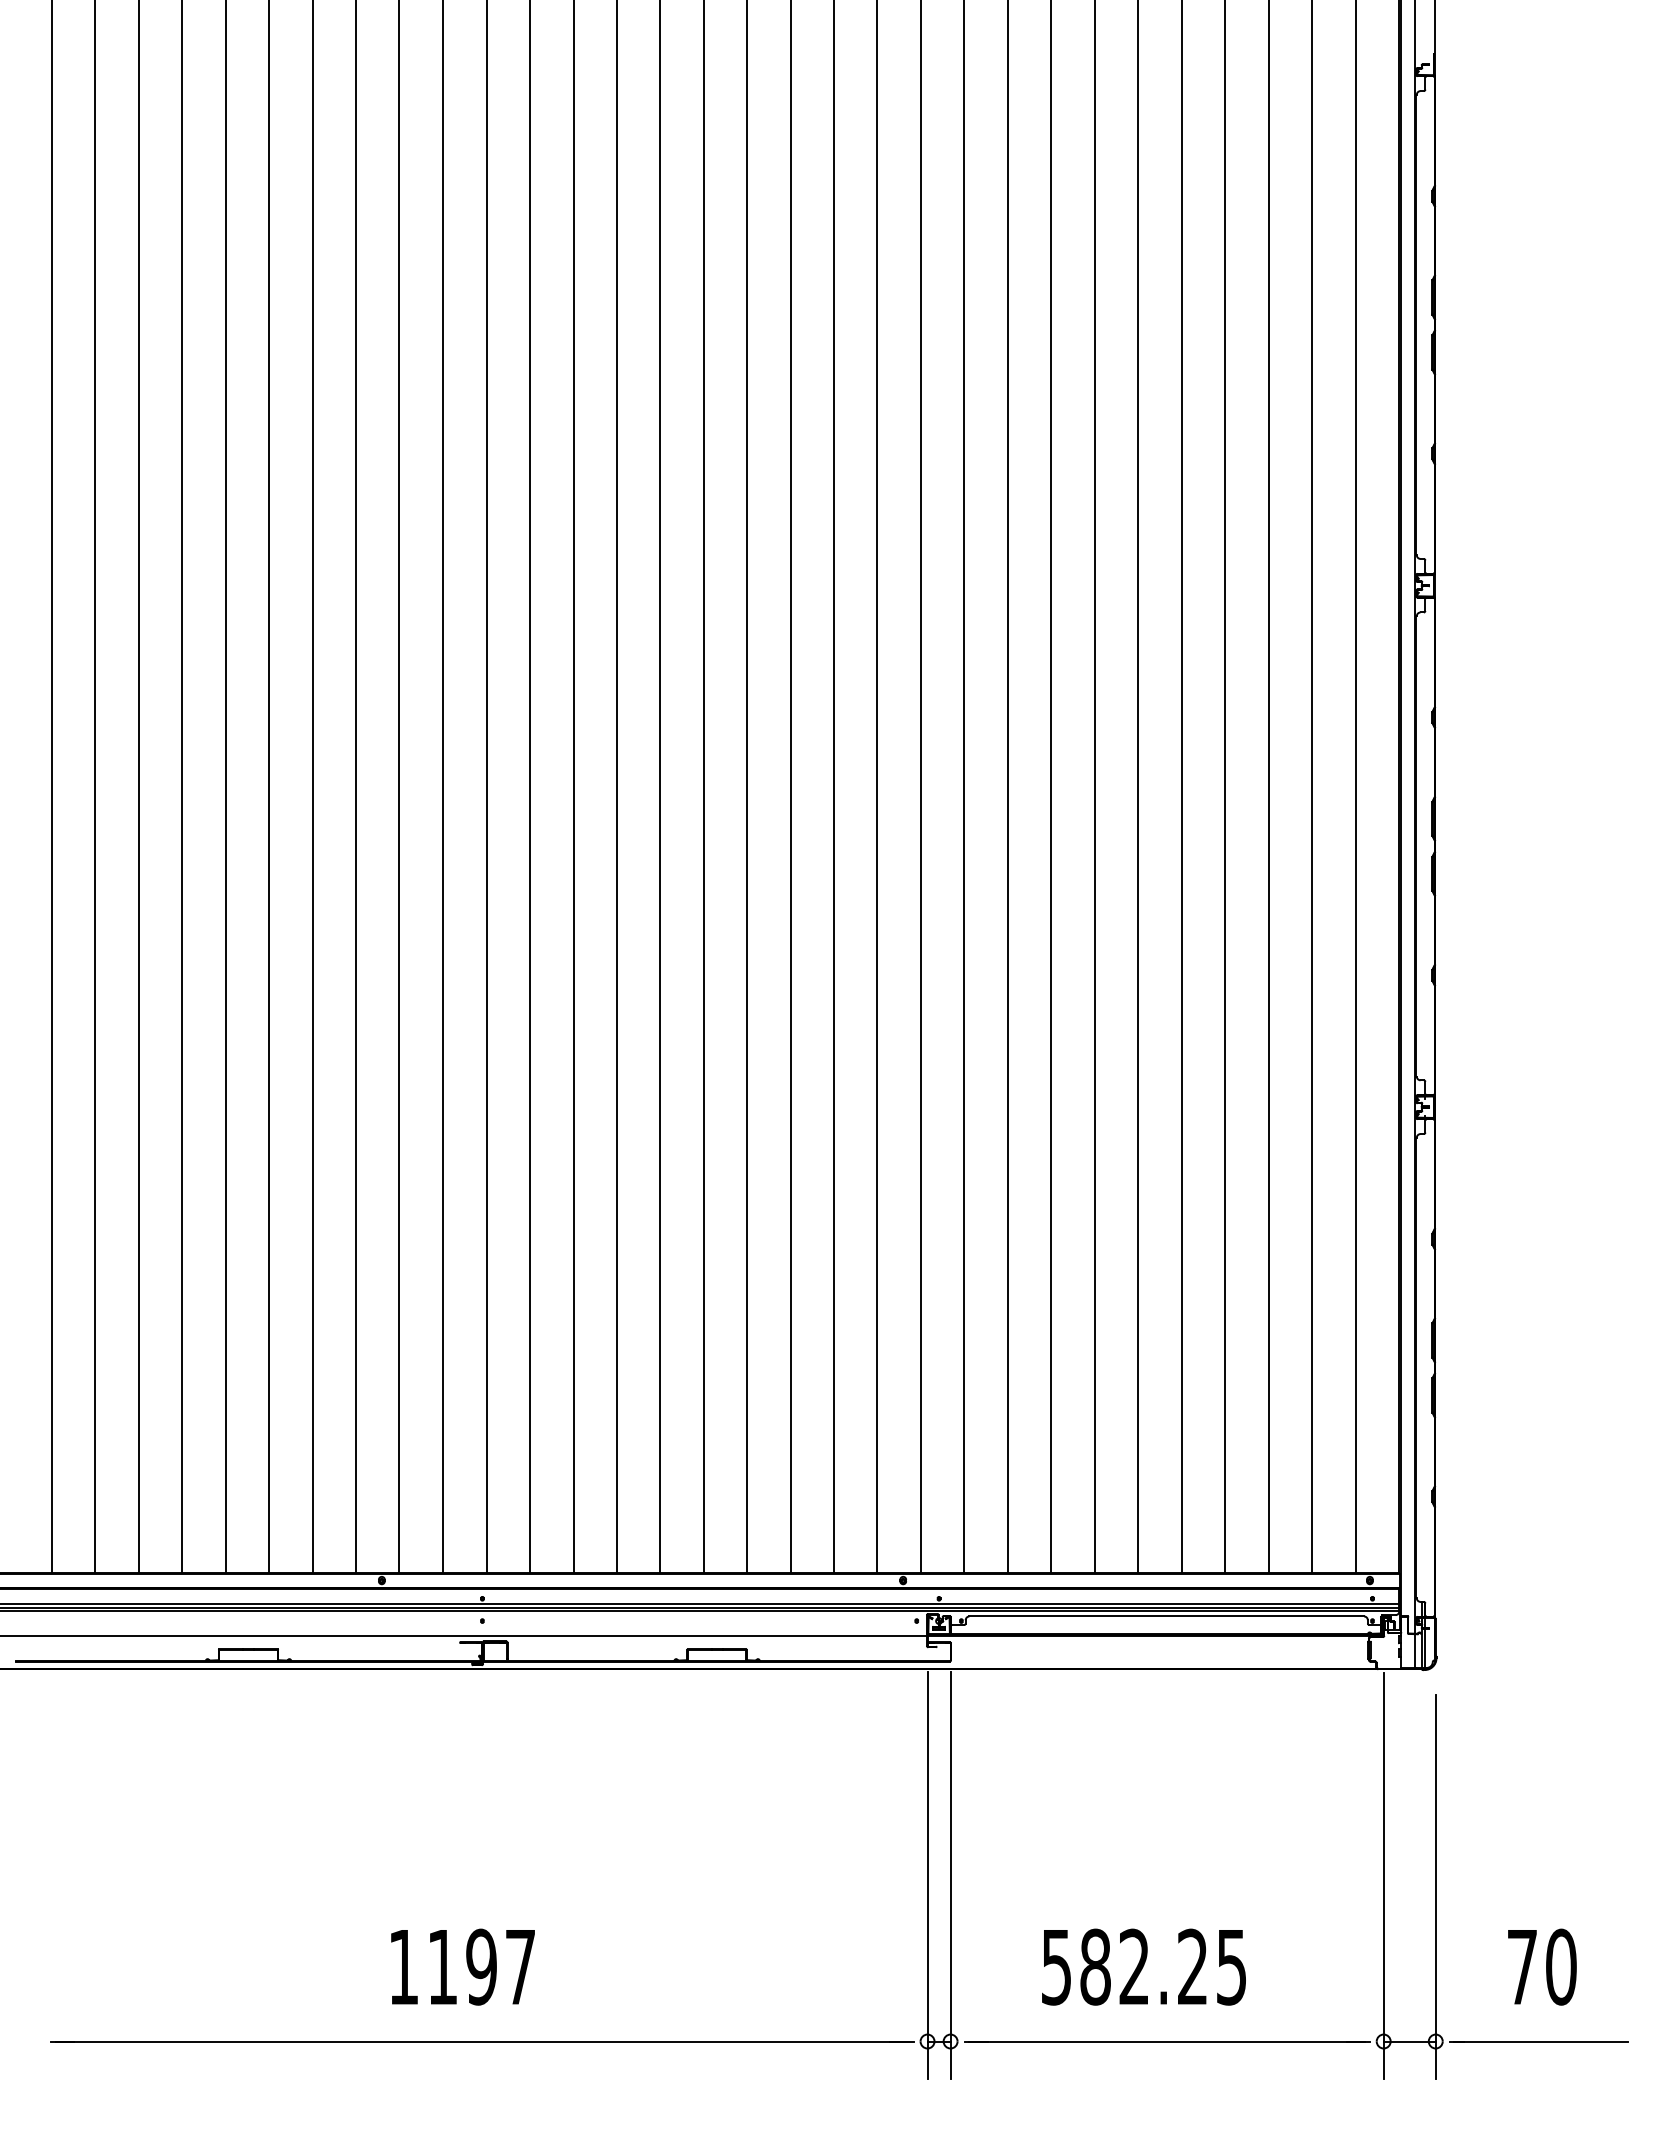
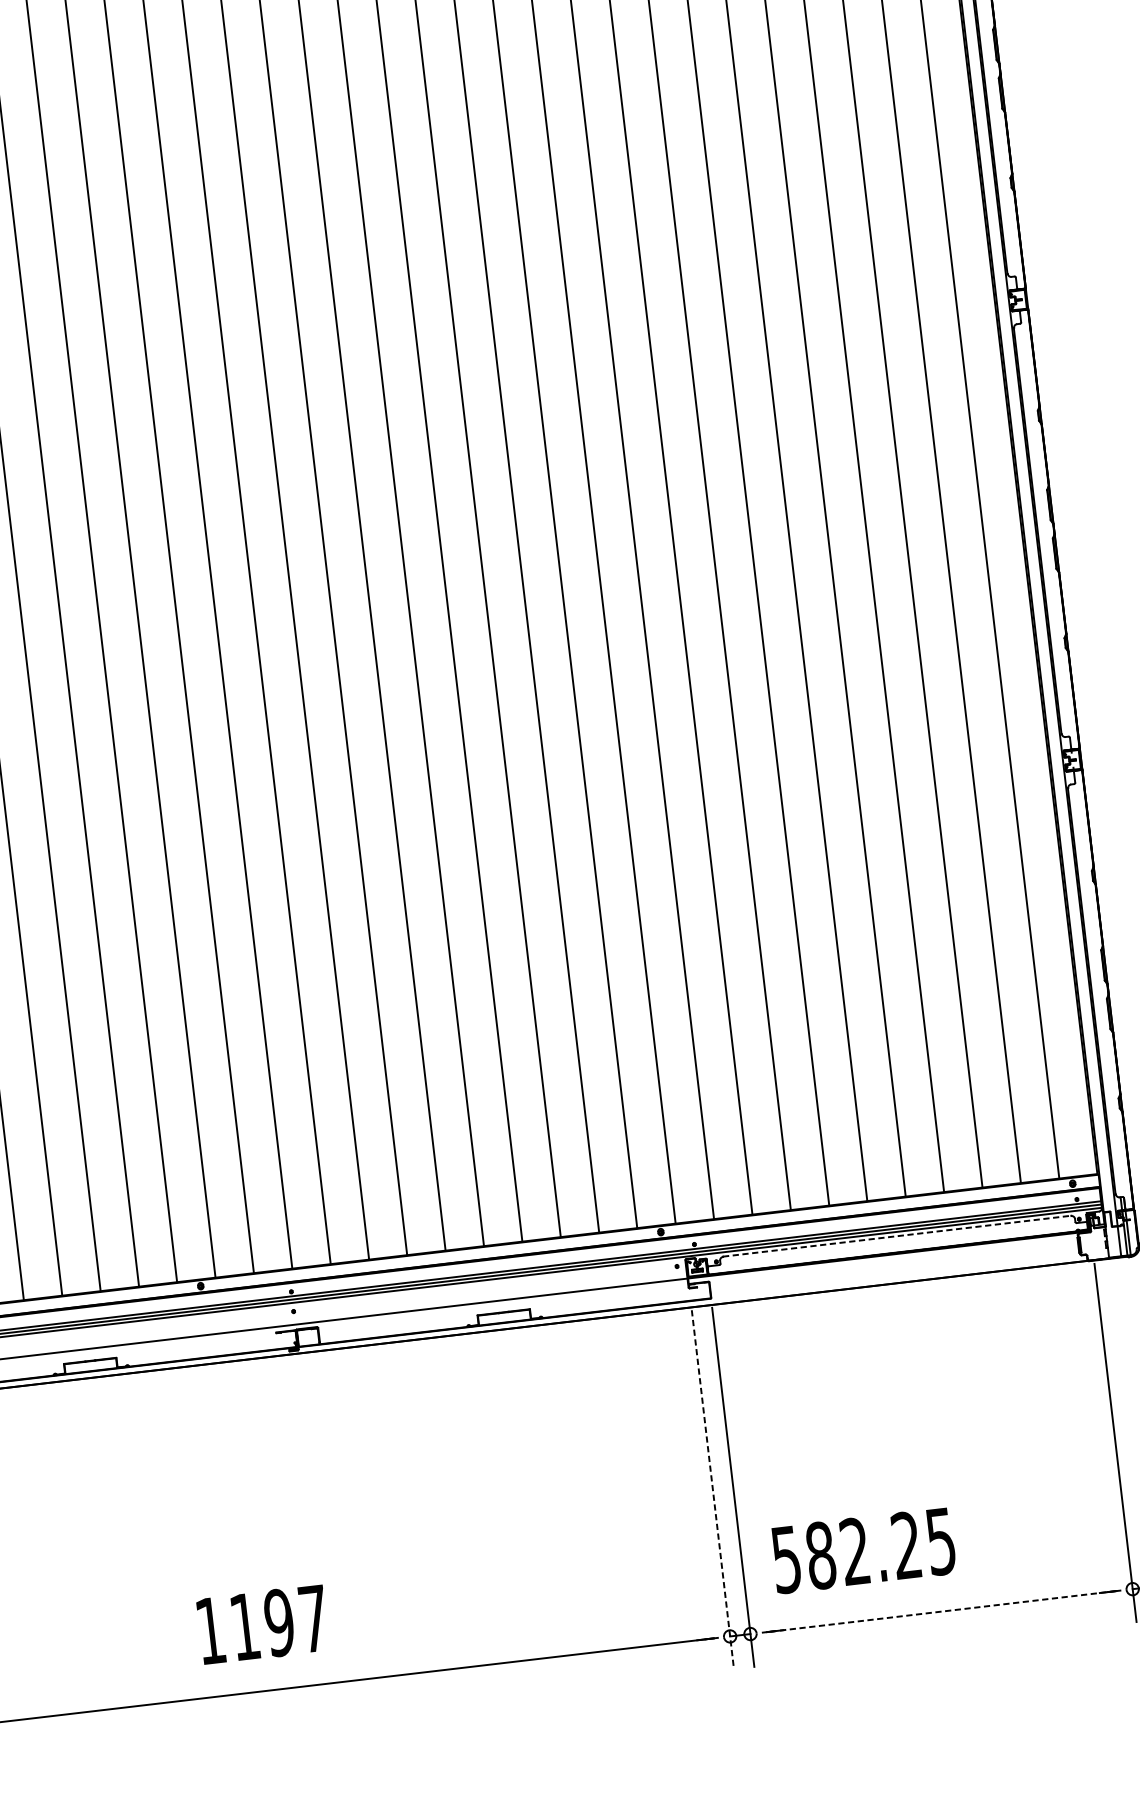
line: (1167, 1616) -> (897, 1236), solid -> dashed
line: (927, 1875) -> (712, 1489), solid -> dashed
text: (462, 1966) -> (262, 1624), moved
text: (1143, 1966) -> (863, 1550), moved
line: (1167, 2041) -> (941, 1611), solid -> dashed

